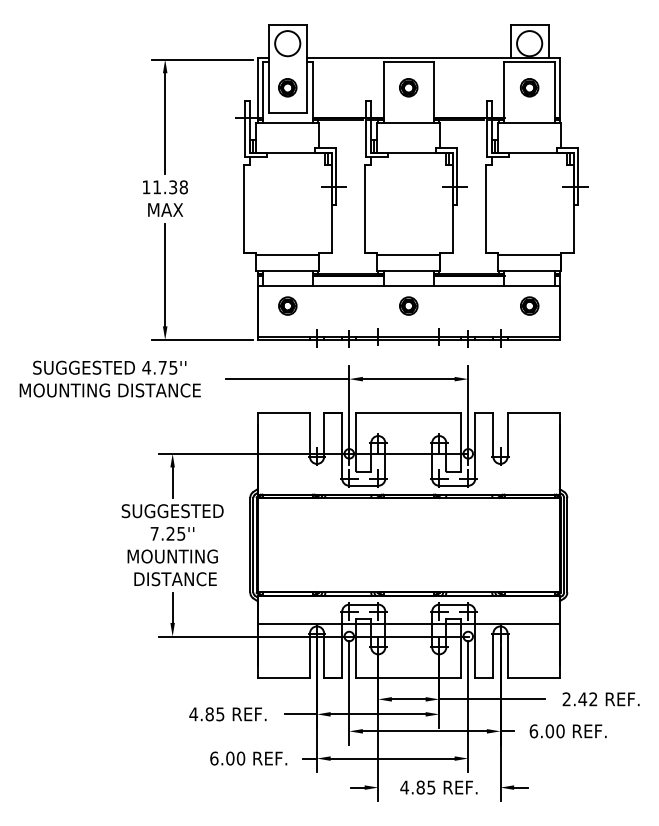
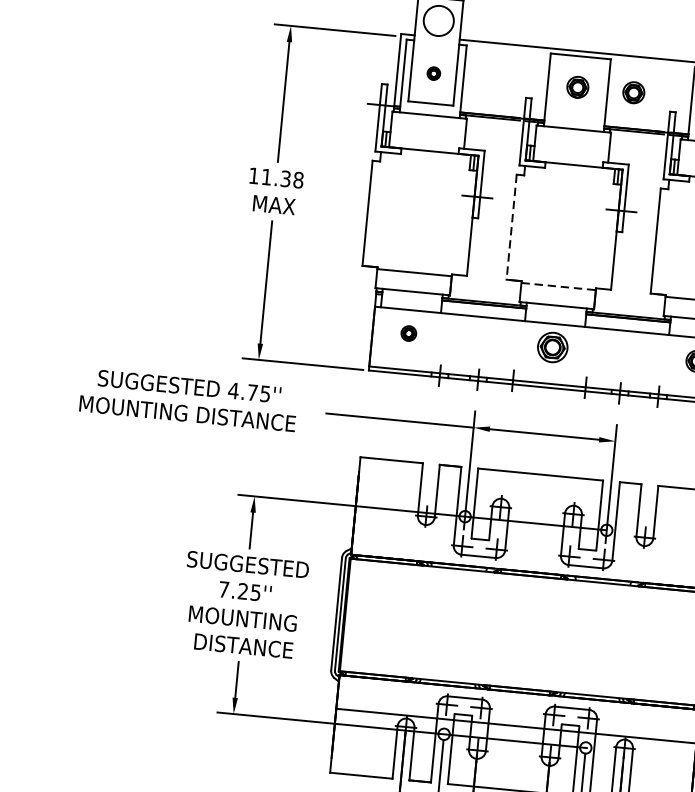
part: (287, 87) -> (433, 73), size x0.6
part: (455, 87) -> (633, 92), added
line: (364, 209) -> (511, 227), solid -> dashed
line: (409, 254) -> (559, 286), solid -> dashed
part: (287, 305) -> (408, 332), size x0.7
part: (408, 305) -> (552, 346), size x1.4

